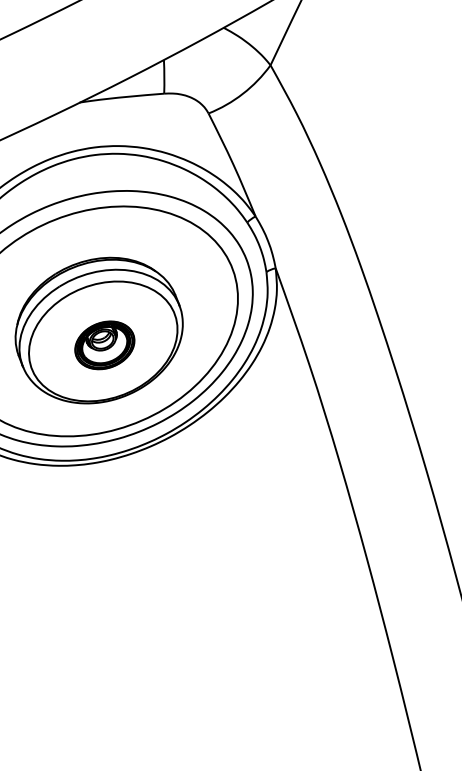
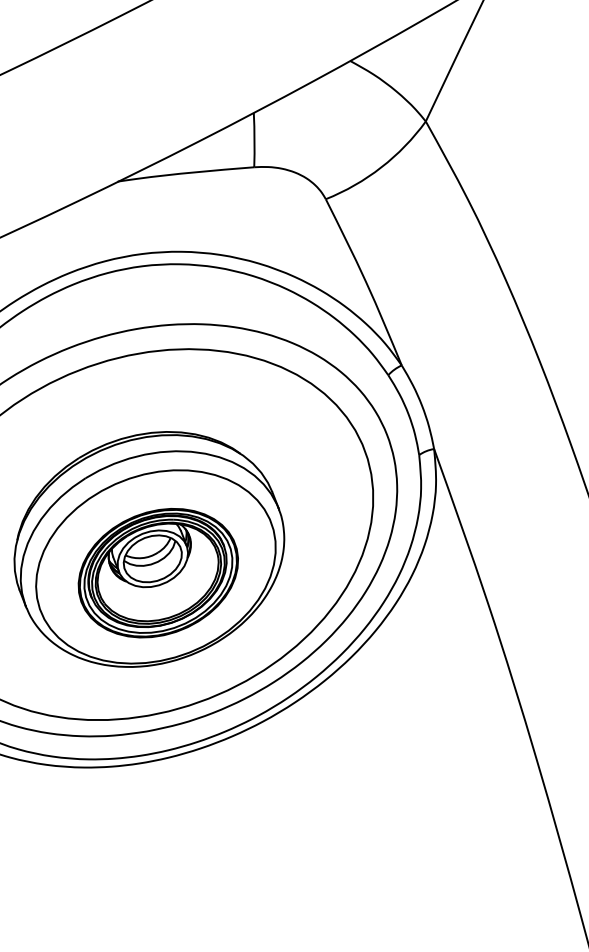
part: (104, 345) -> (157, 573), size x1.67

